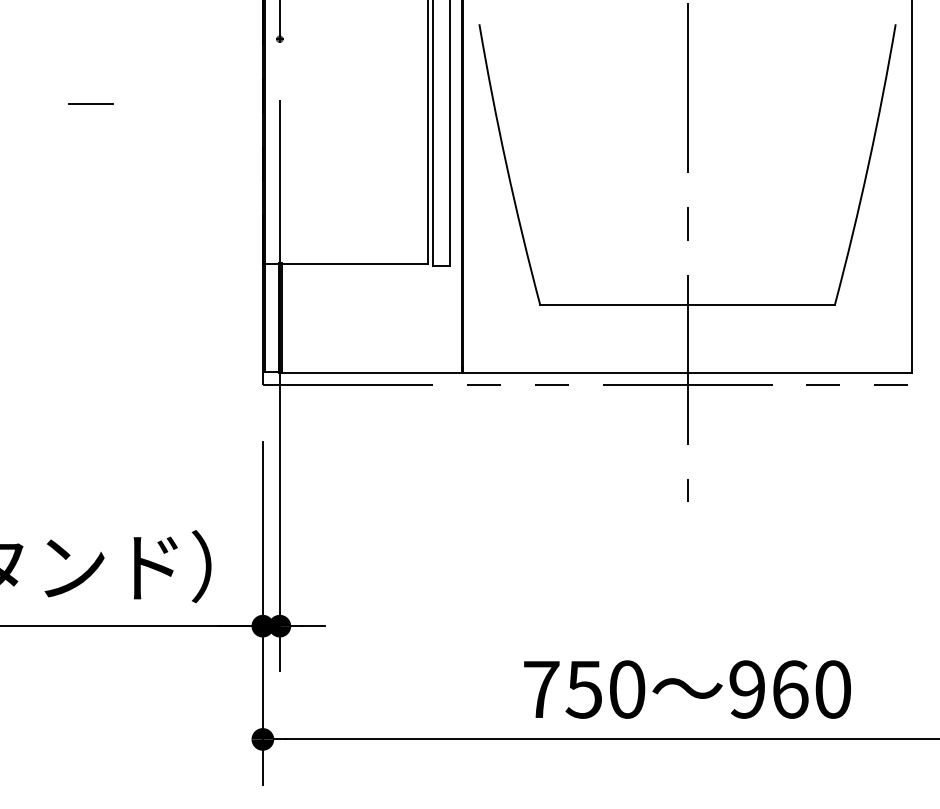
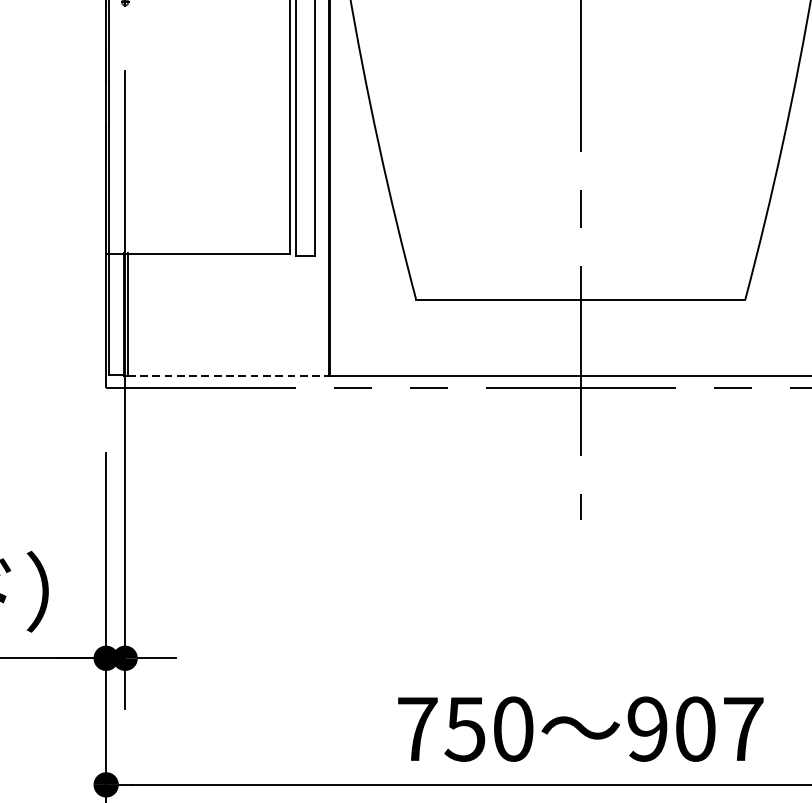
line: (372, 373) -> (228, 375), solid -> dashed
text: (812, 689) -> (720, 729), 960 -> 907

